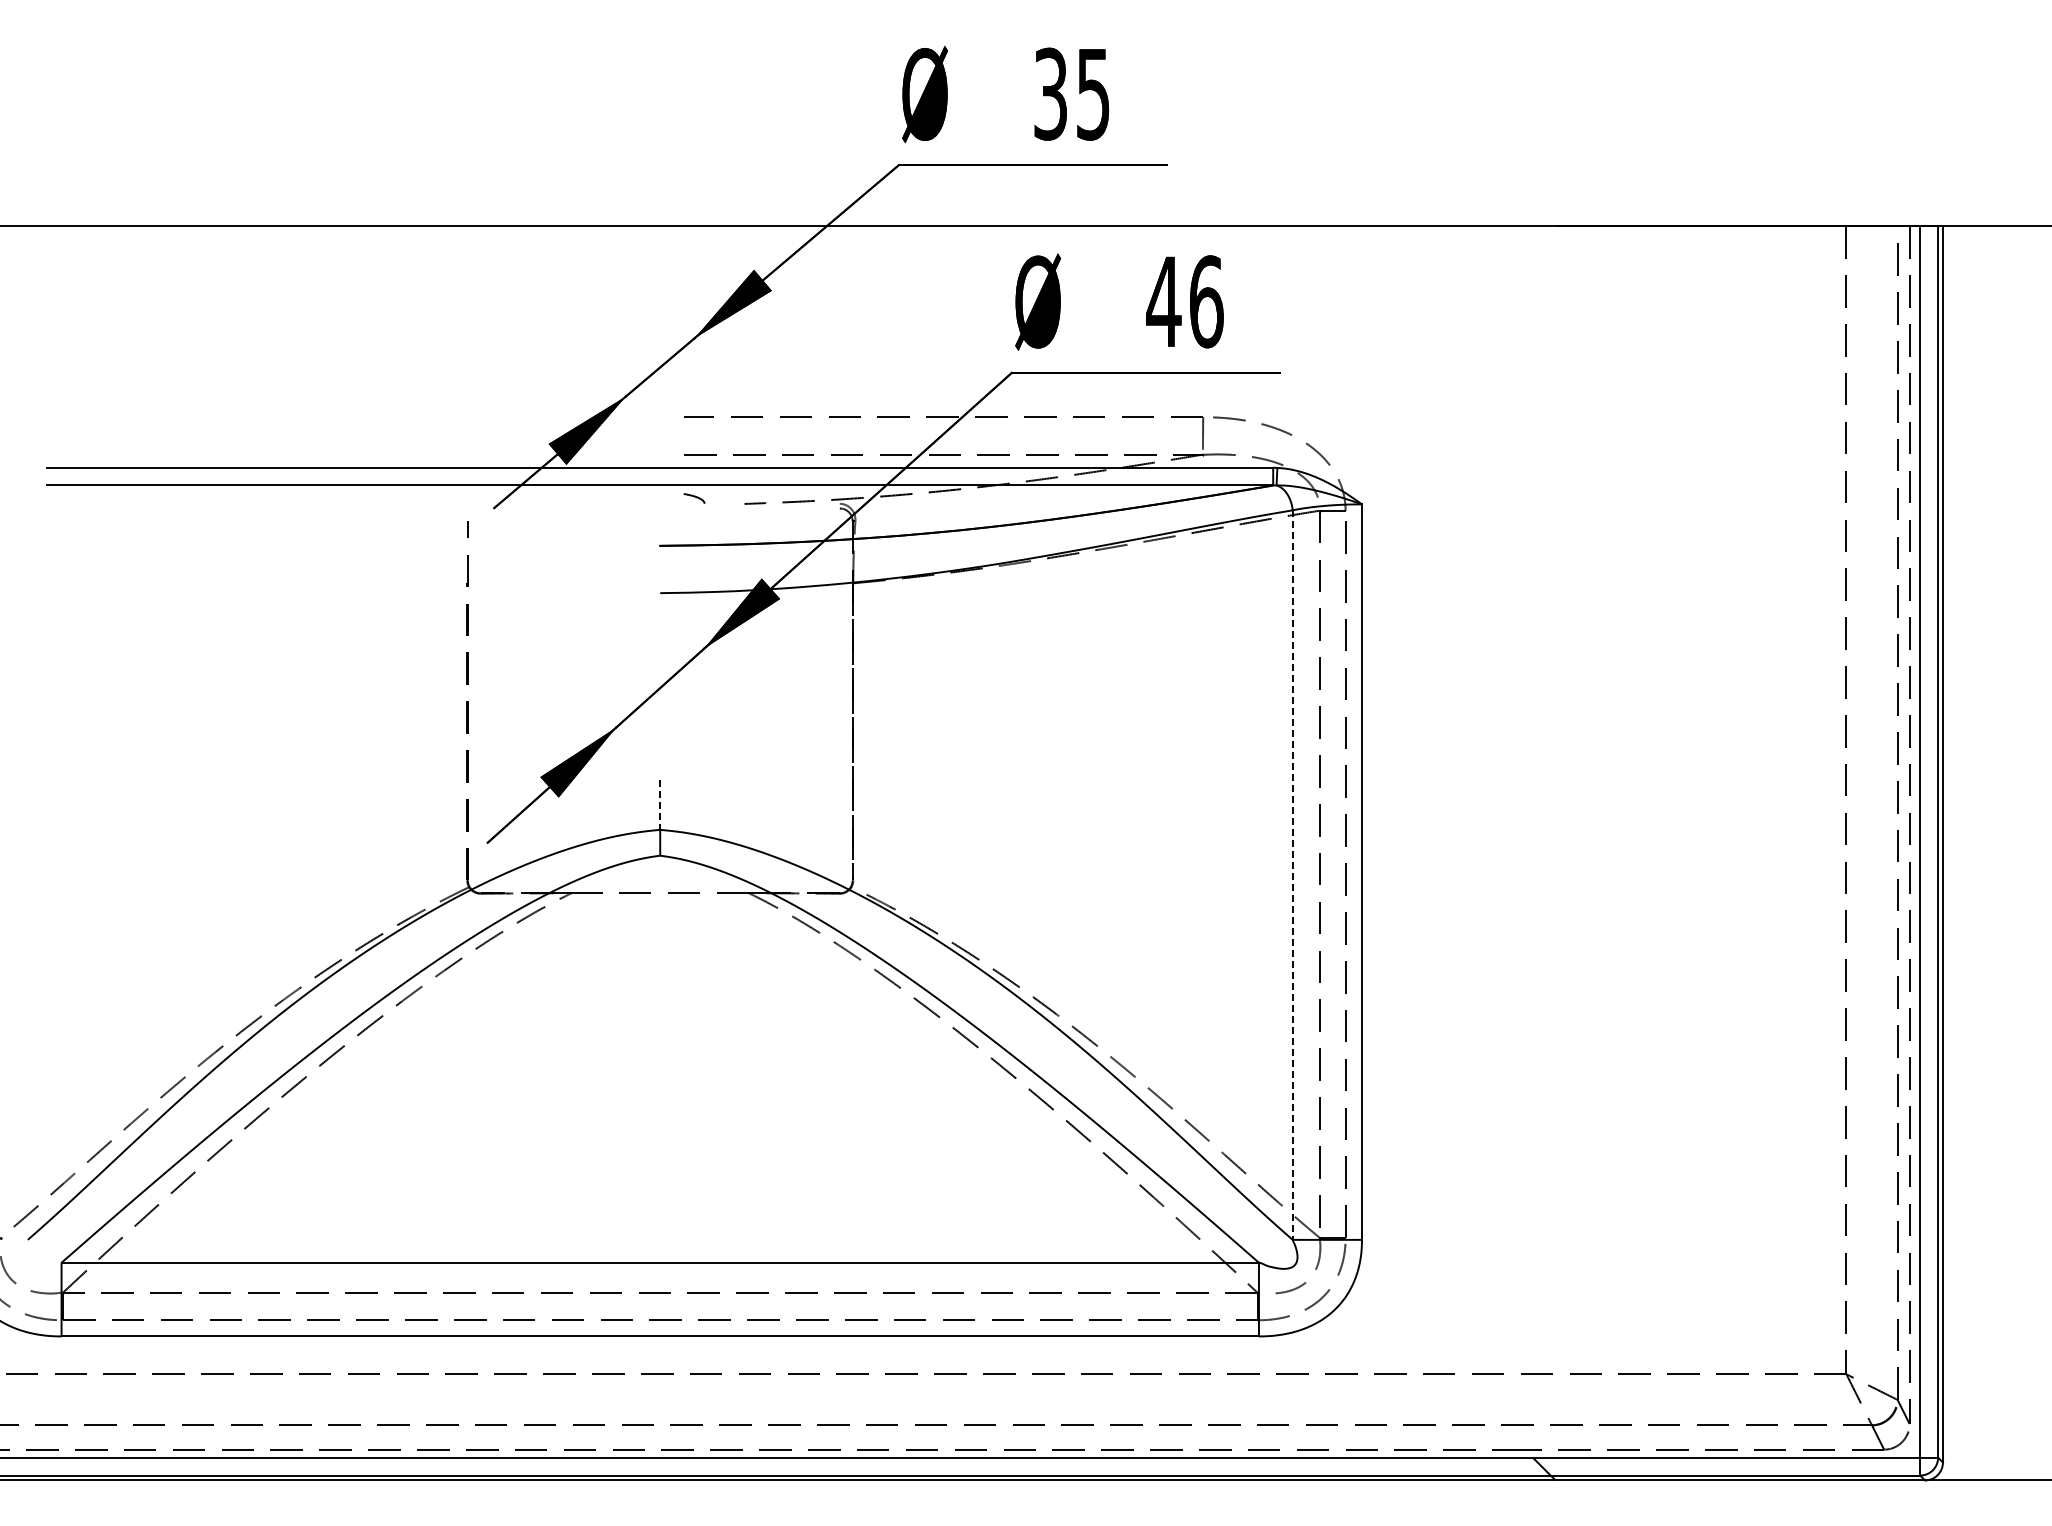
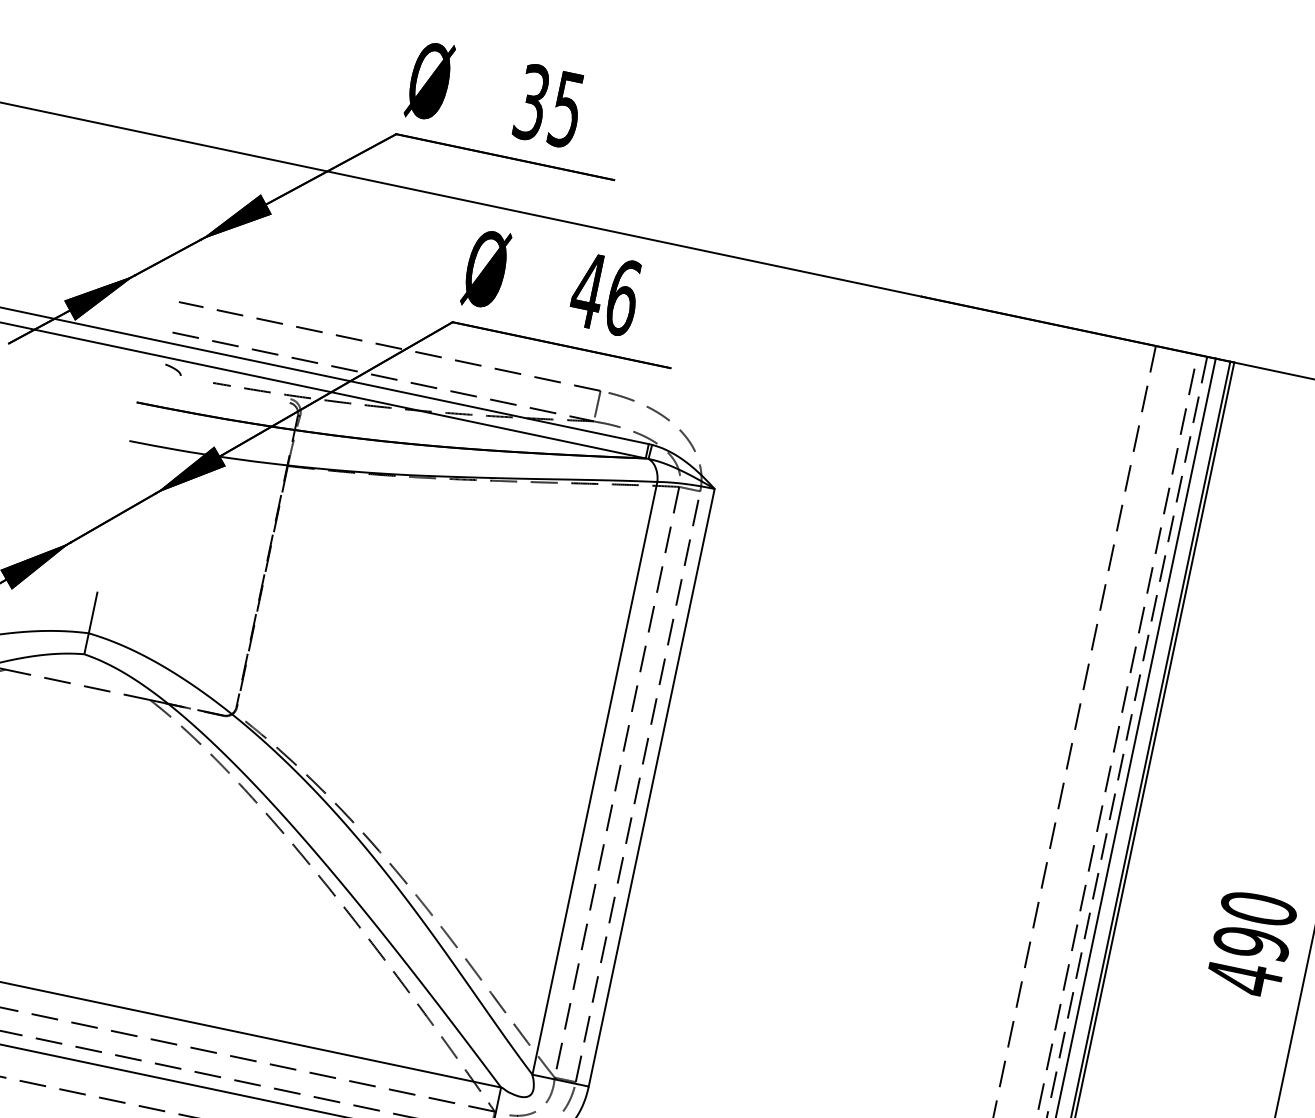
line: (660, 805) -> (93, 613), dashed -> solid
line: (1292, 875) -> (594, 778), dashed -> solid

